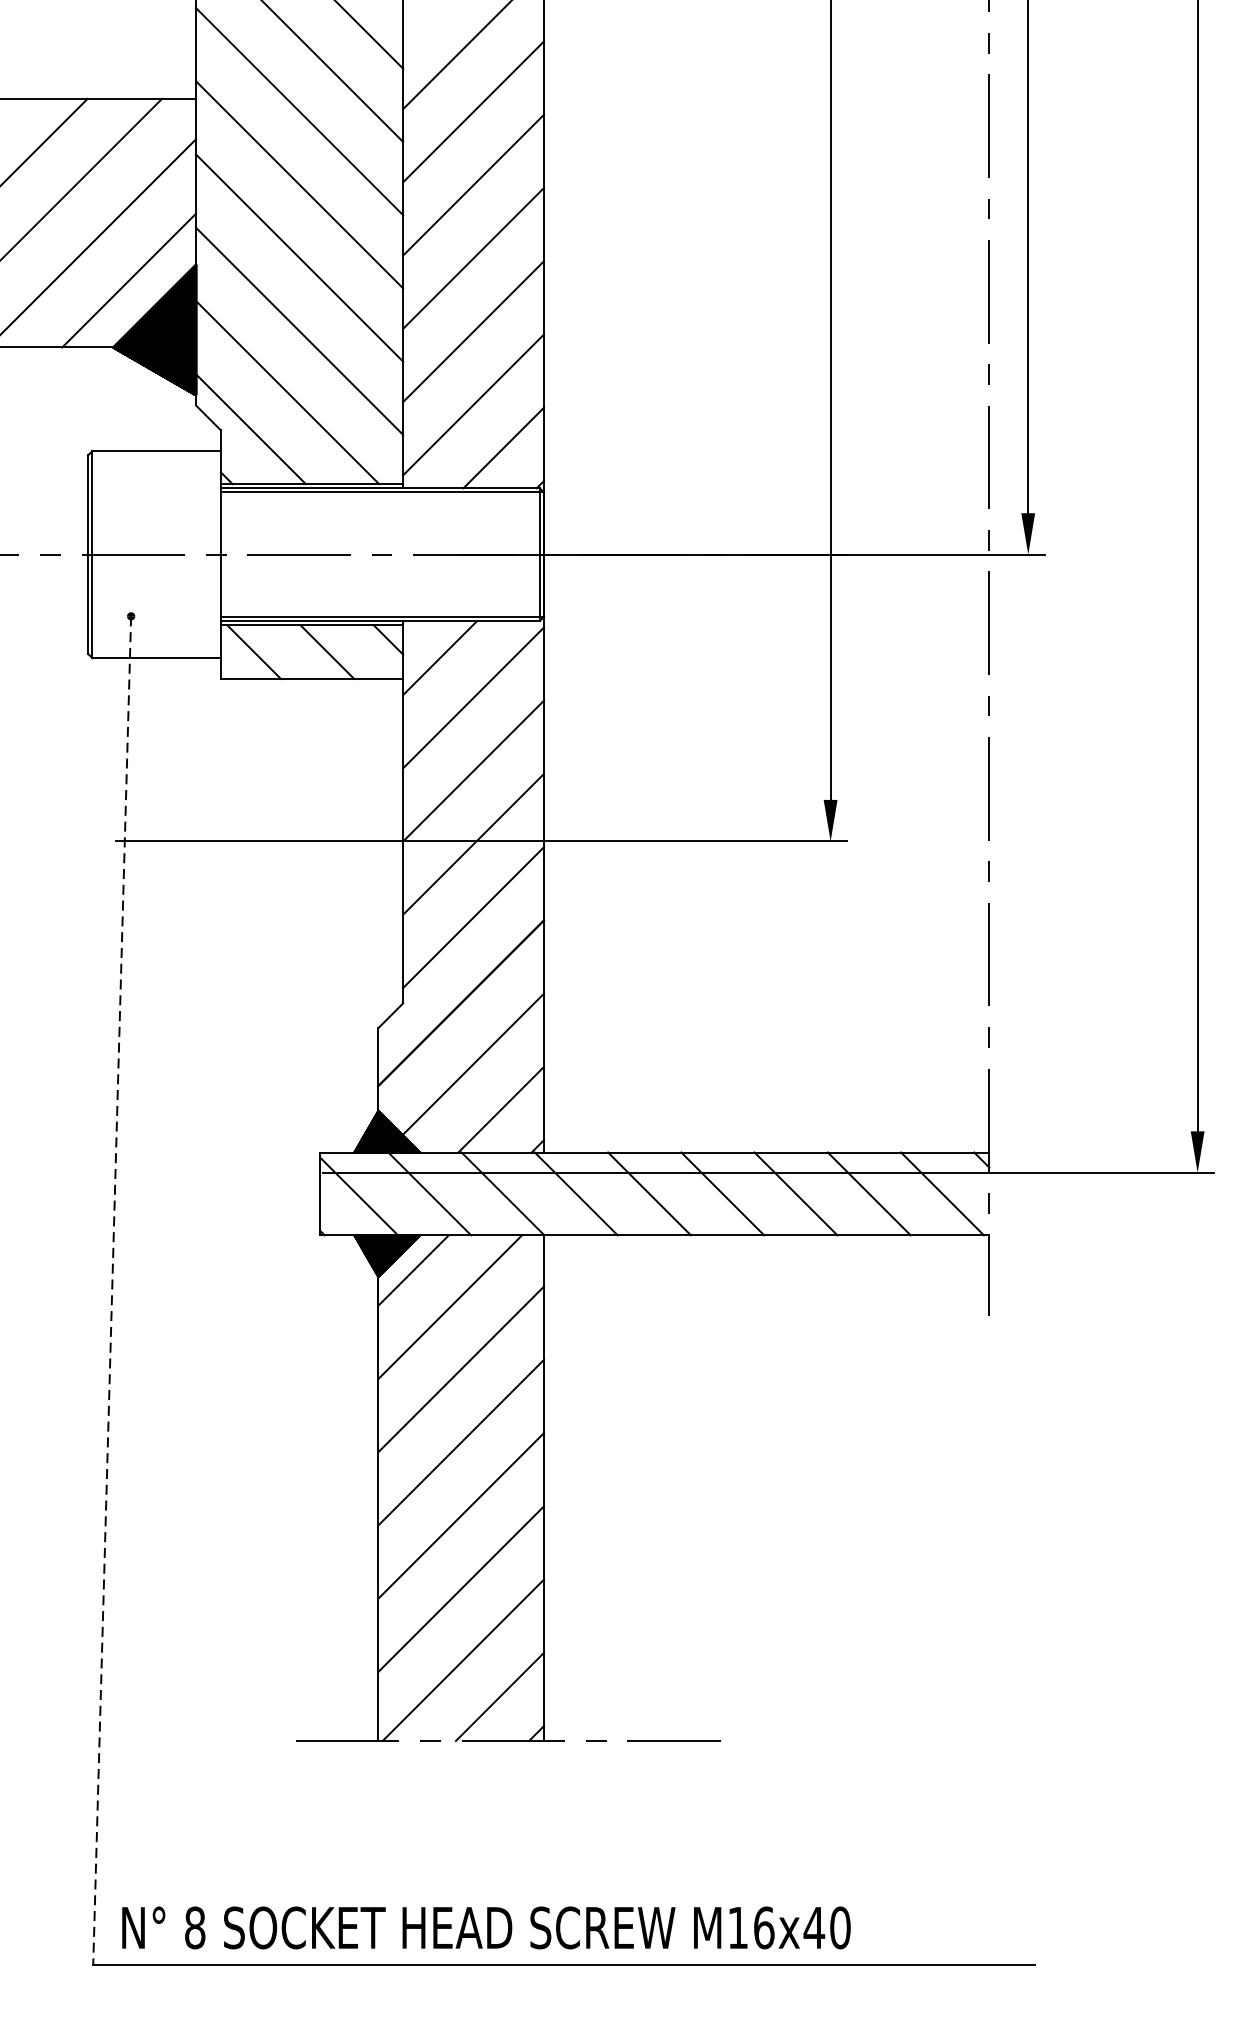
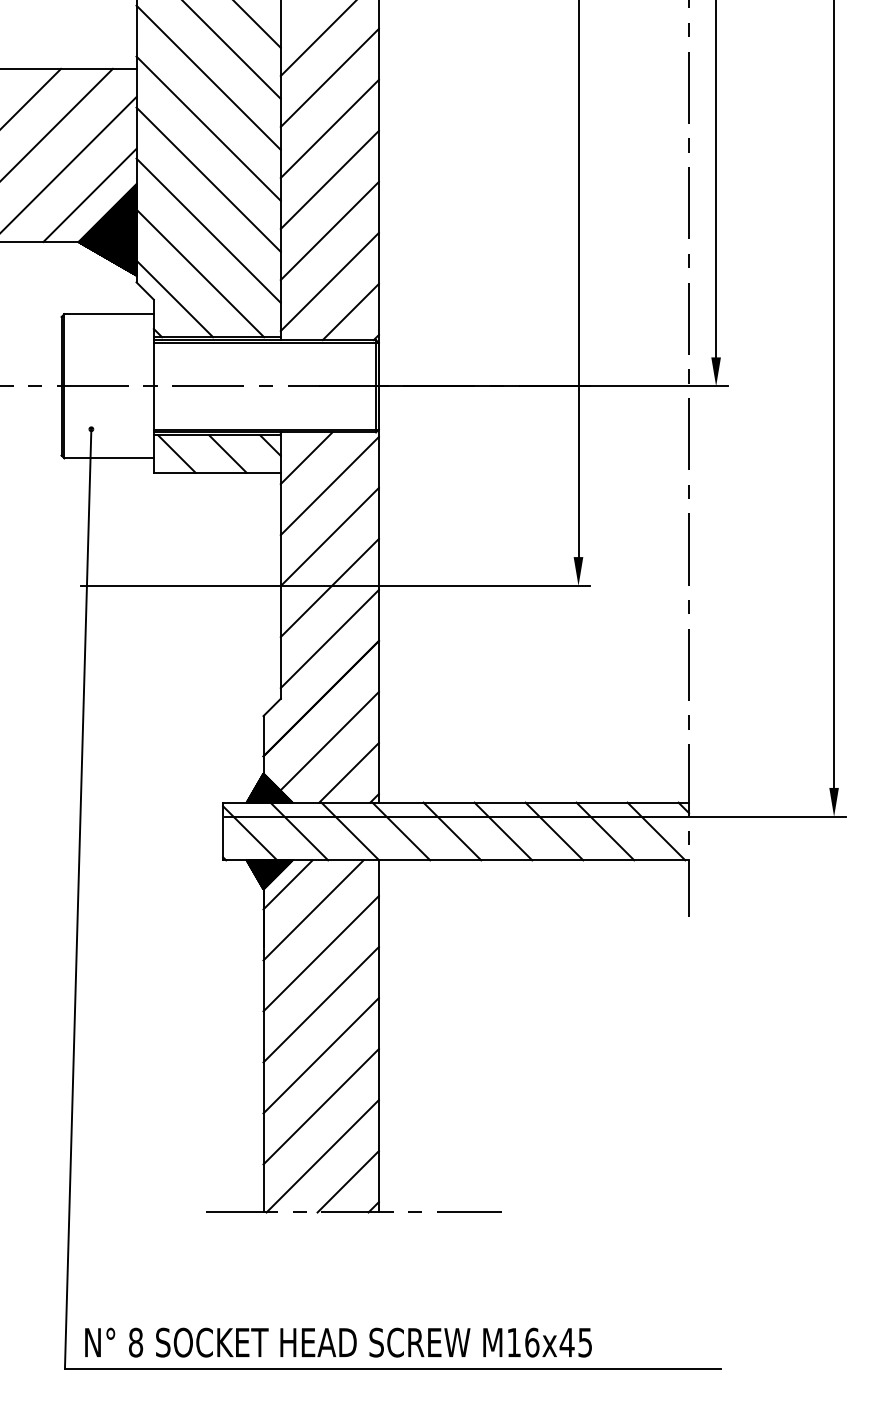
line: (112, 1290) -> (78, 898), dashed -> solid
text: (840, 1927) -> (585, 1342), M16x40 -> M16x45

